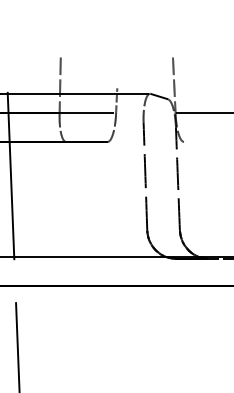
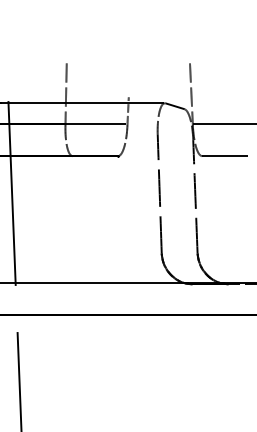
line: (204, 142) -> (224, 156), added

